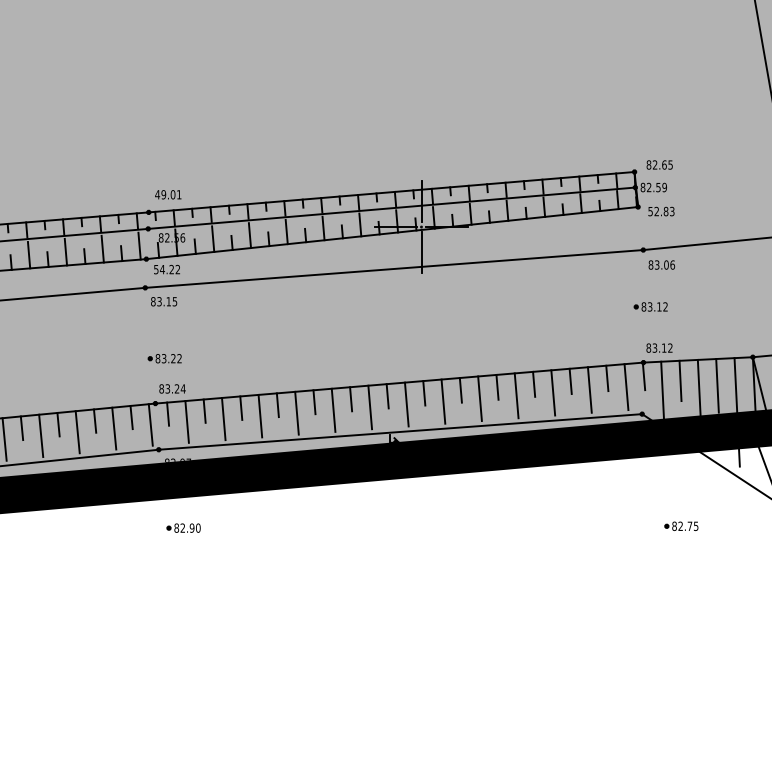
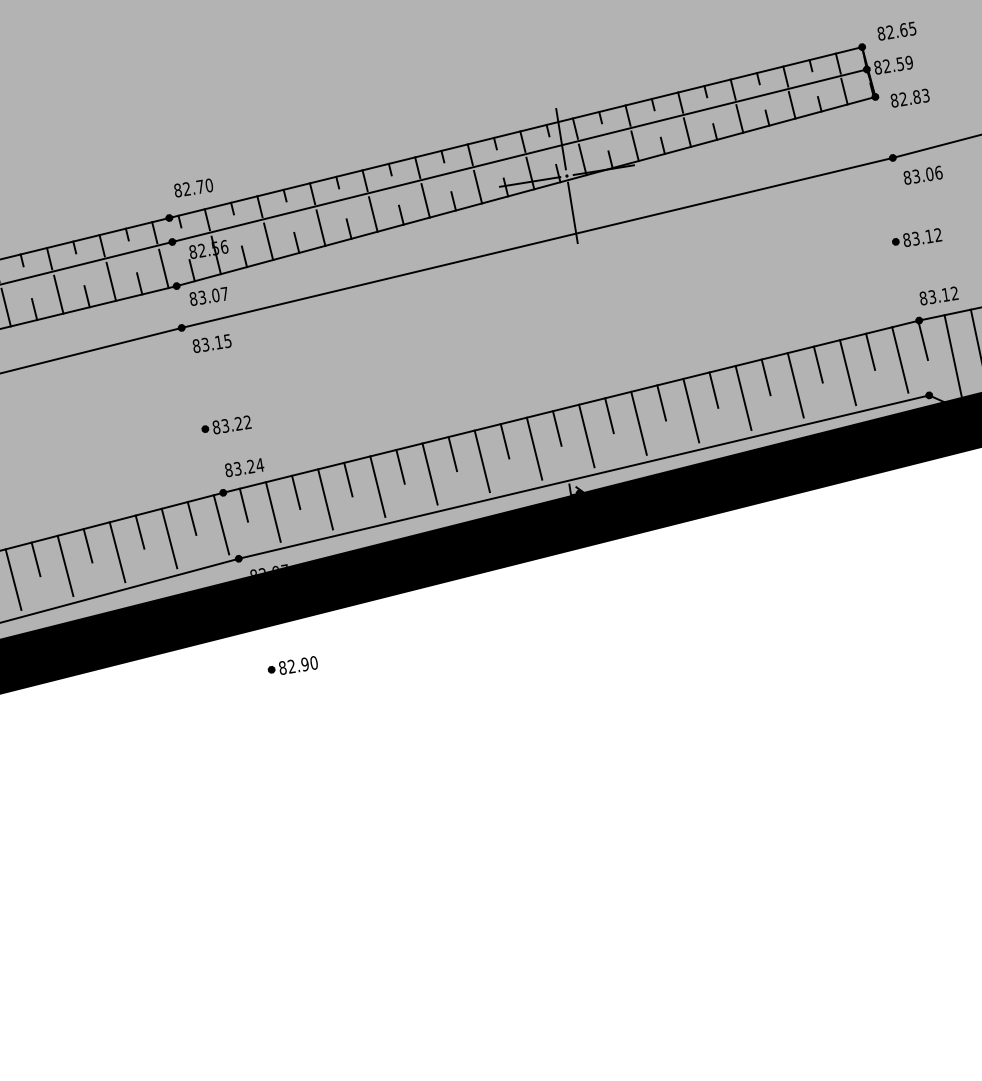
text: (168, 194) -> (193, 187), 49.01 -> 82.70
text: (650, 211) -> (894, 100), 52.83 -> 82.83
text: (167, 269) -> (209, 296), 54.22 -> 83.07

